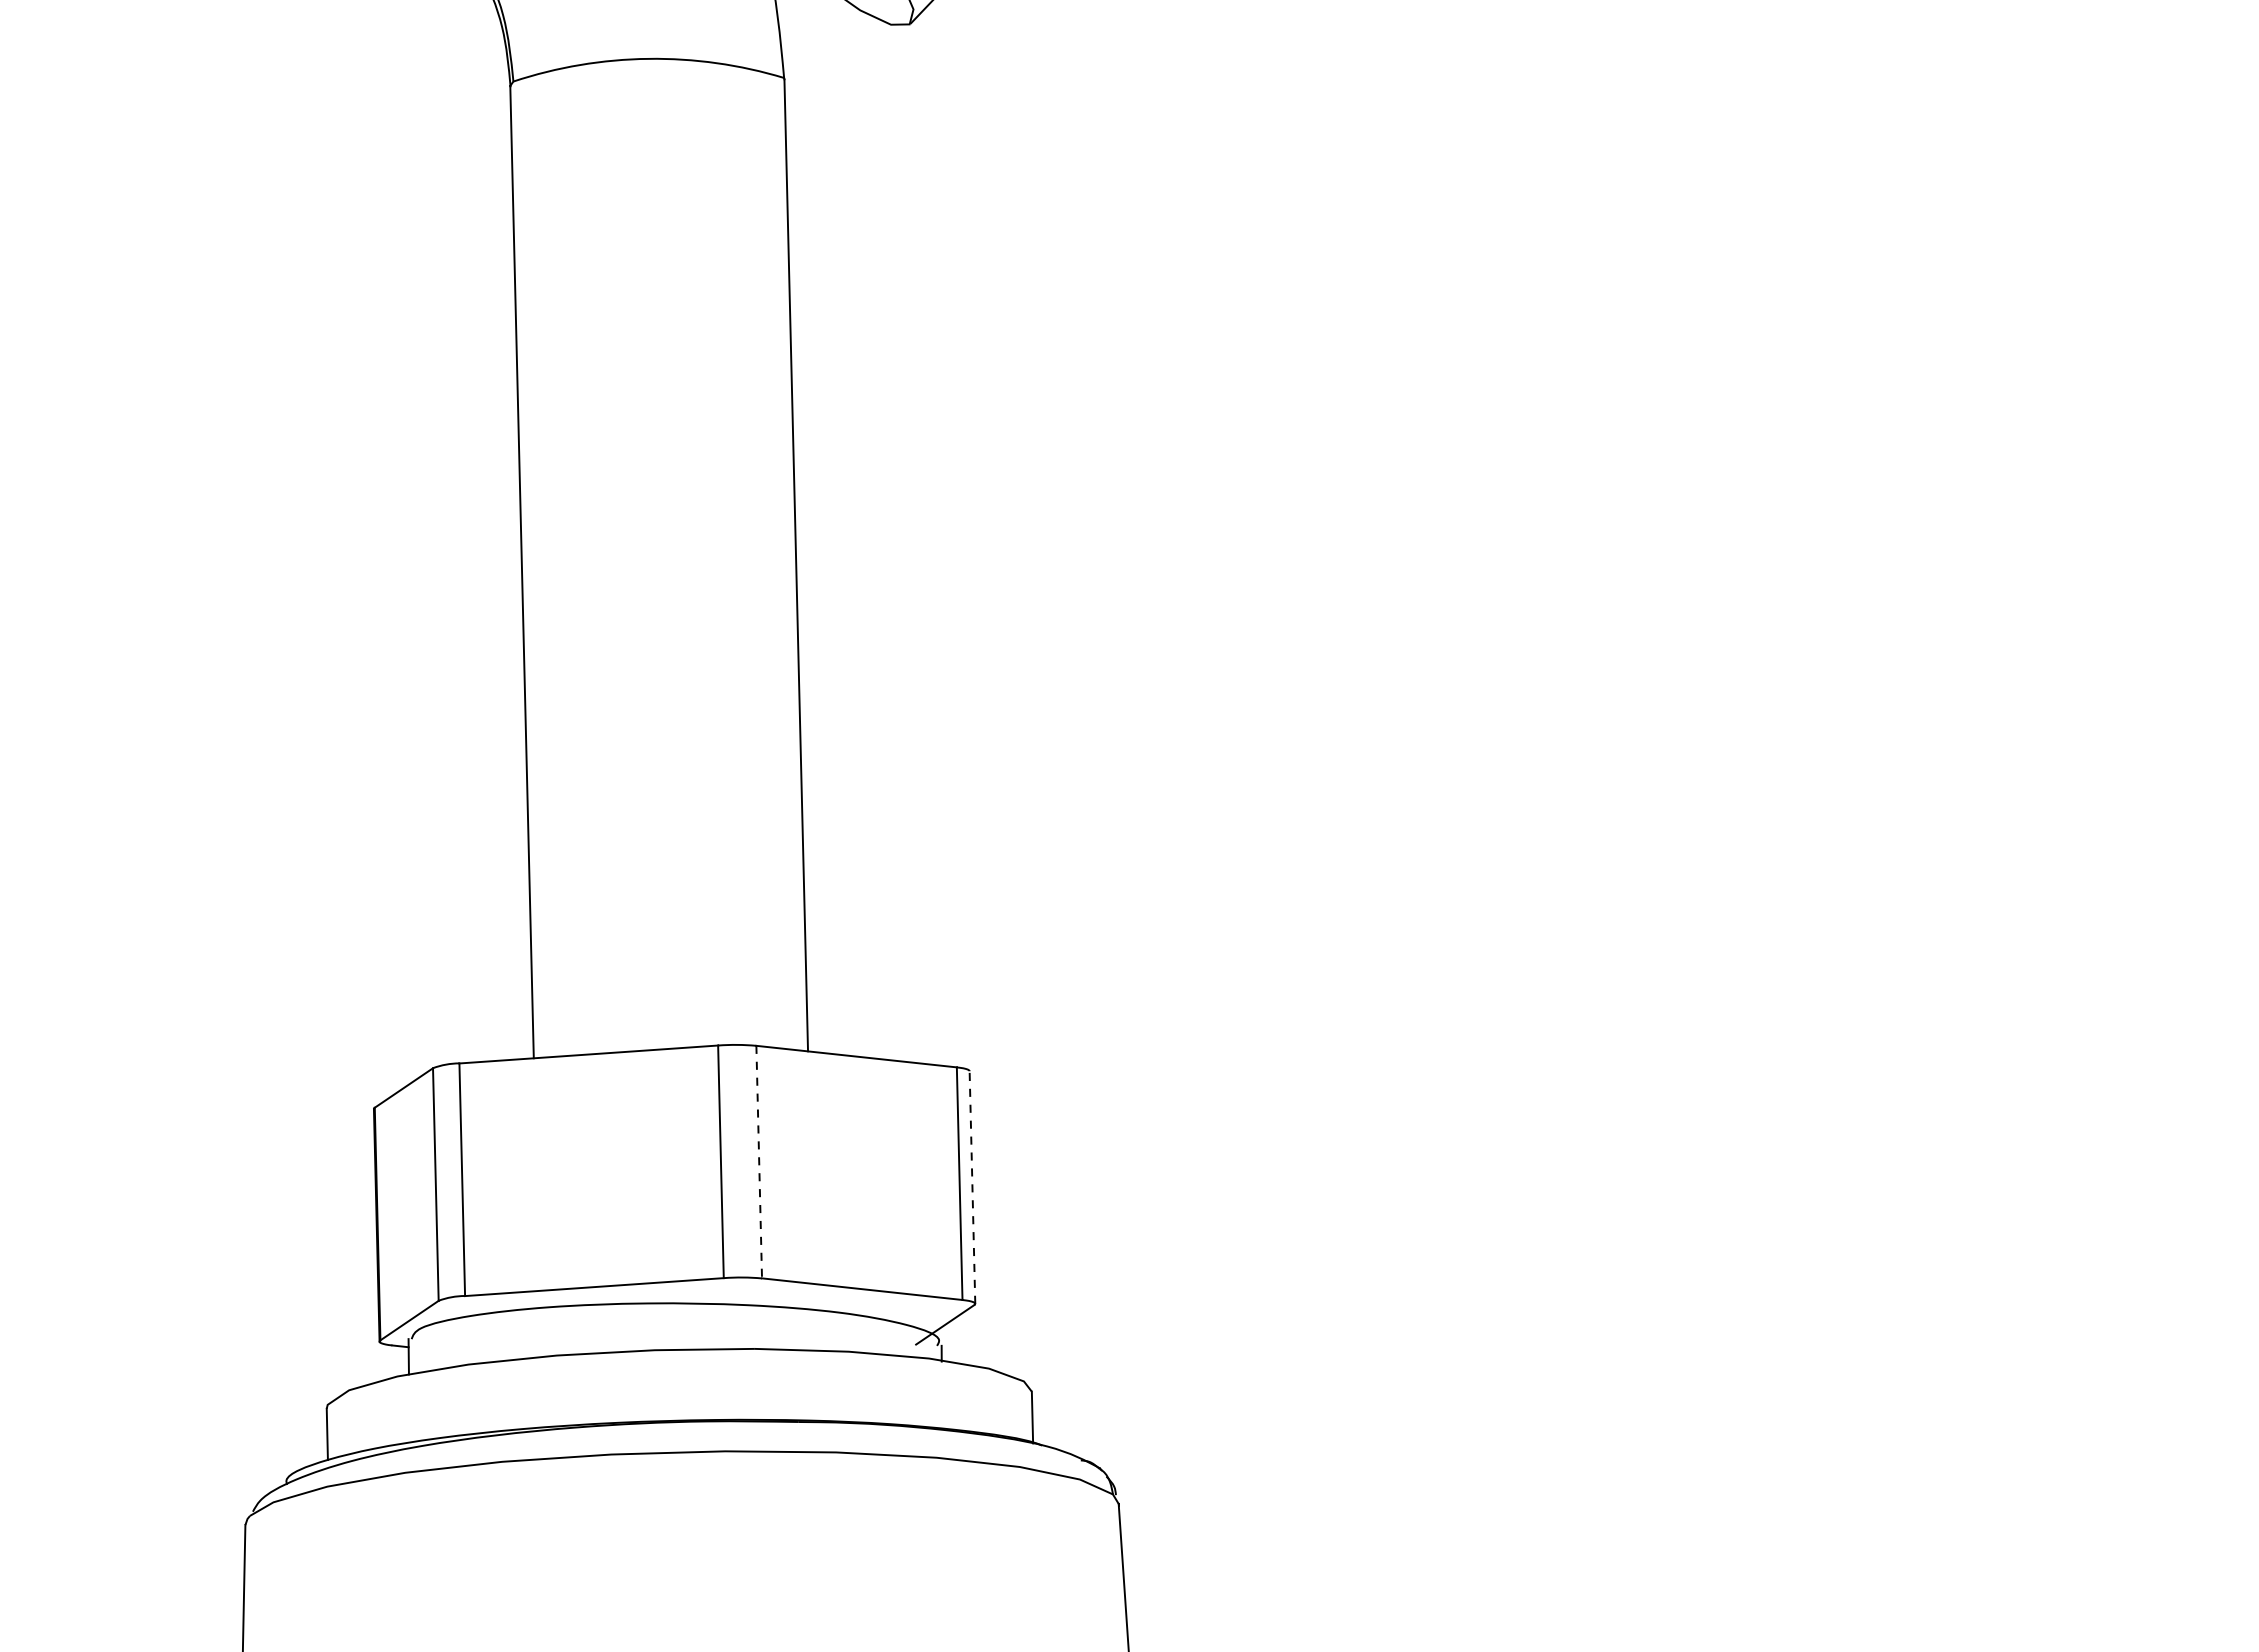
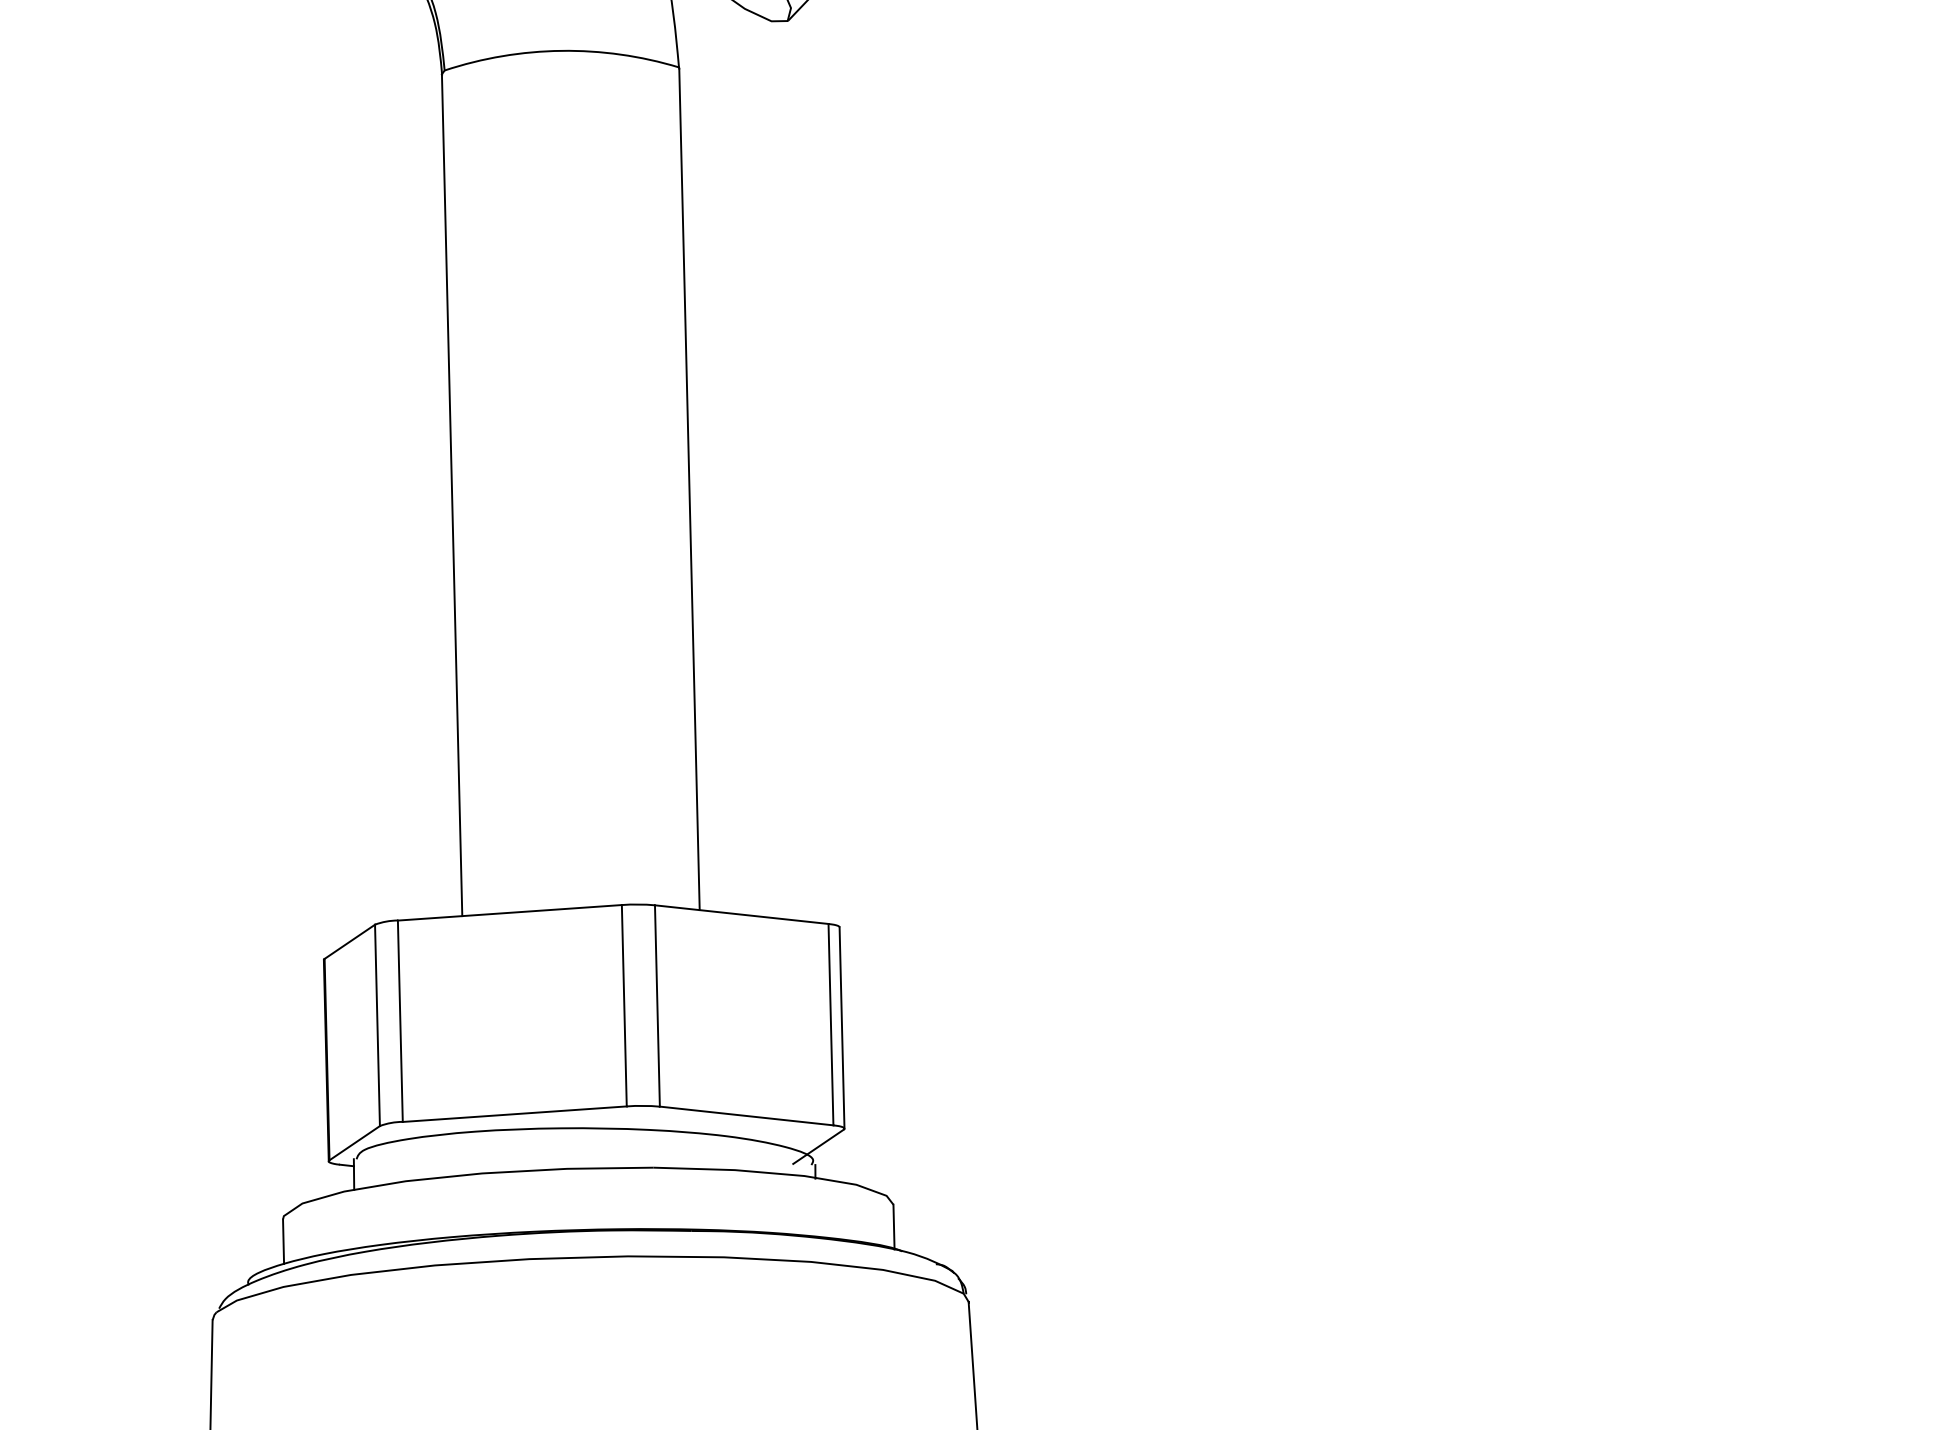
line: (759, 1161) -> (657, 1005), dashed -> solid
line: (972, 1186) -> (842, 1027), dashed -> solid

